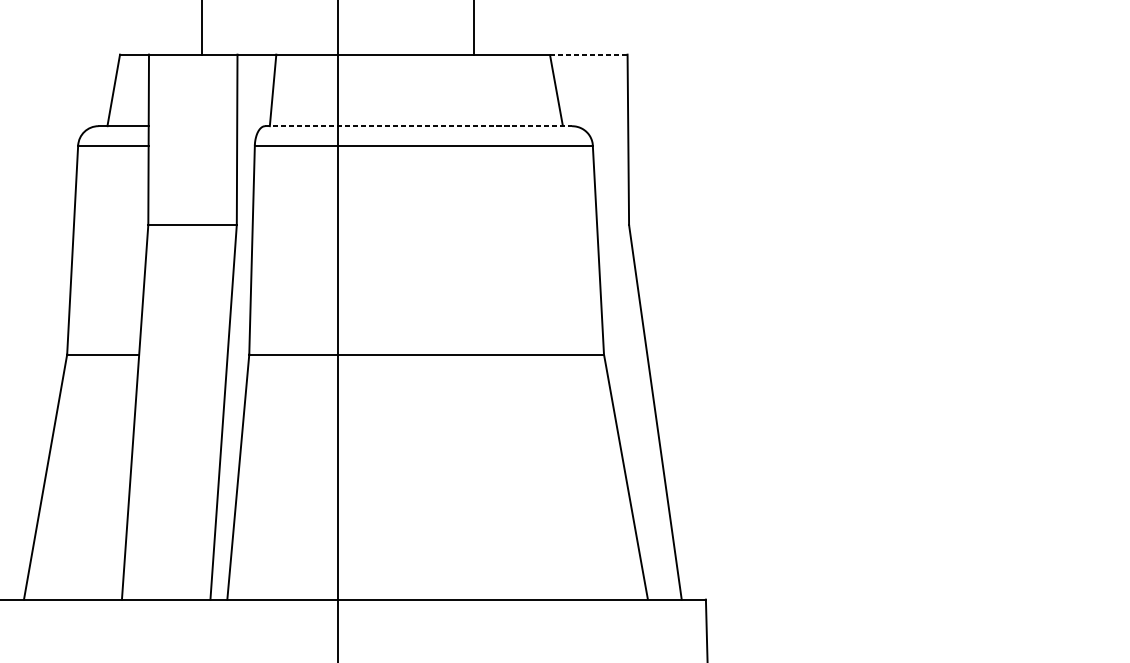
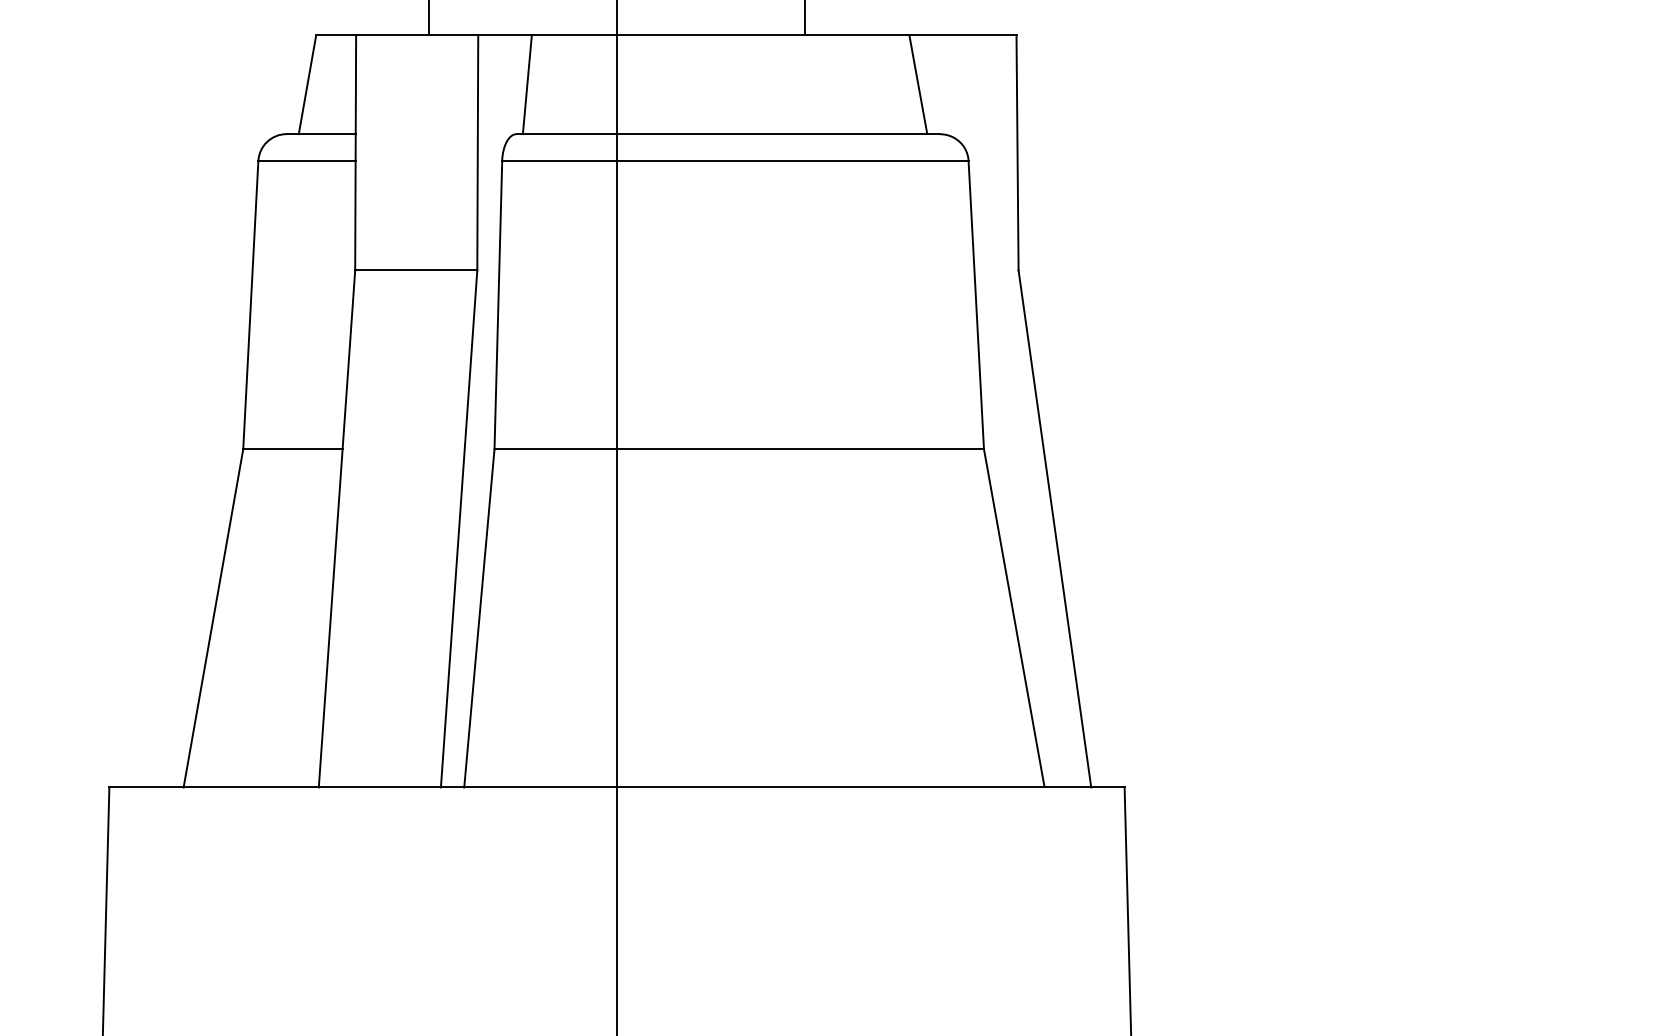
line: (588, 54) -> (962, 35), dashed -> solid
line: (418, 126) -> (728, 134), dashed -> solid

